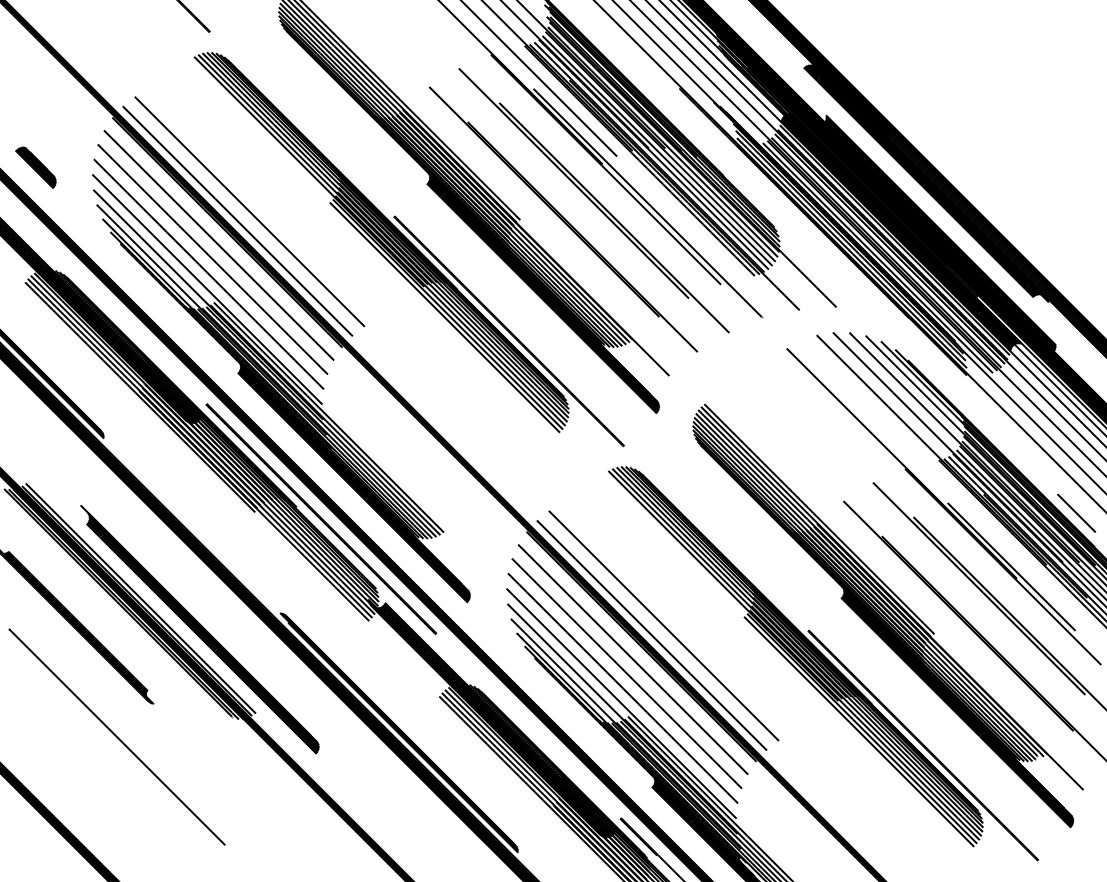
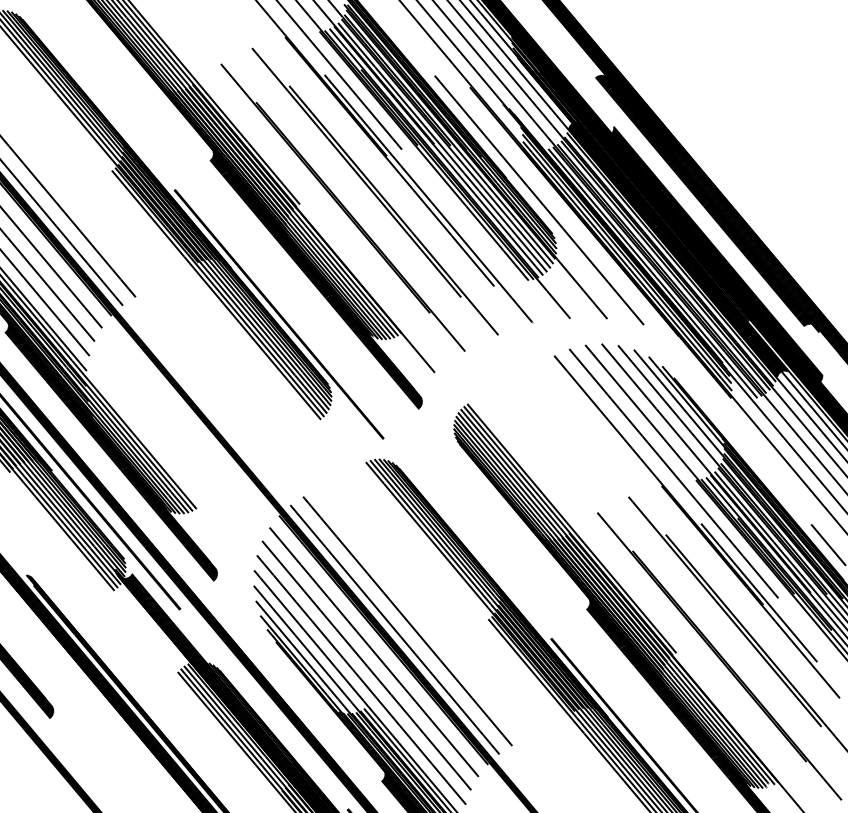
line: (758, 194) -> (539, 199), added
line: (915, 455) -> (673, 473), added

